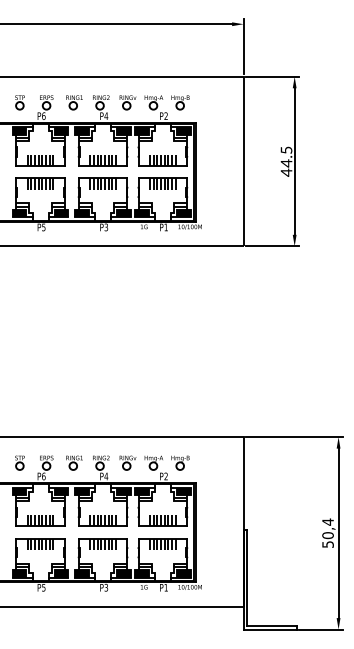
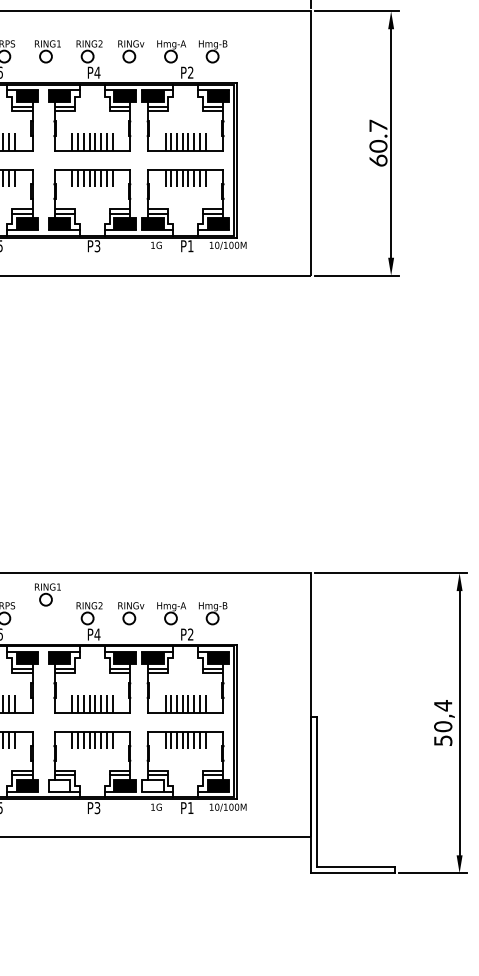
text: (286, 161) -> (378, 143), 44.5 -> 60.7
part: (74, 462) -> (47, 594), moved
fill: (81, 573) -> (58, 785), removed
fill: (141, 573) -> (152, 785), removed

